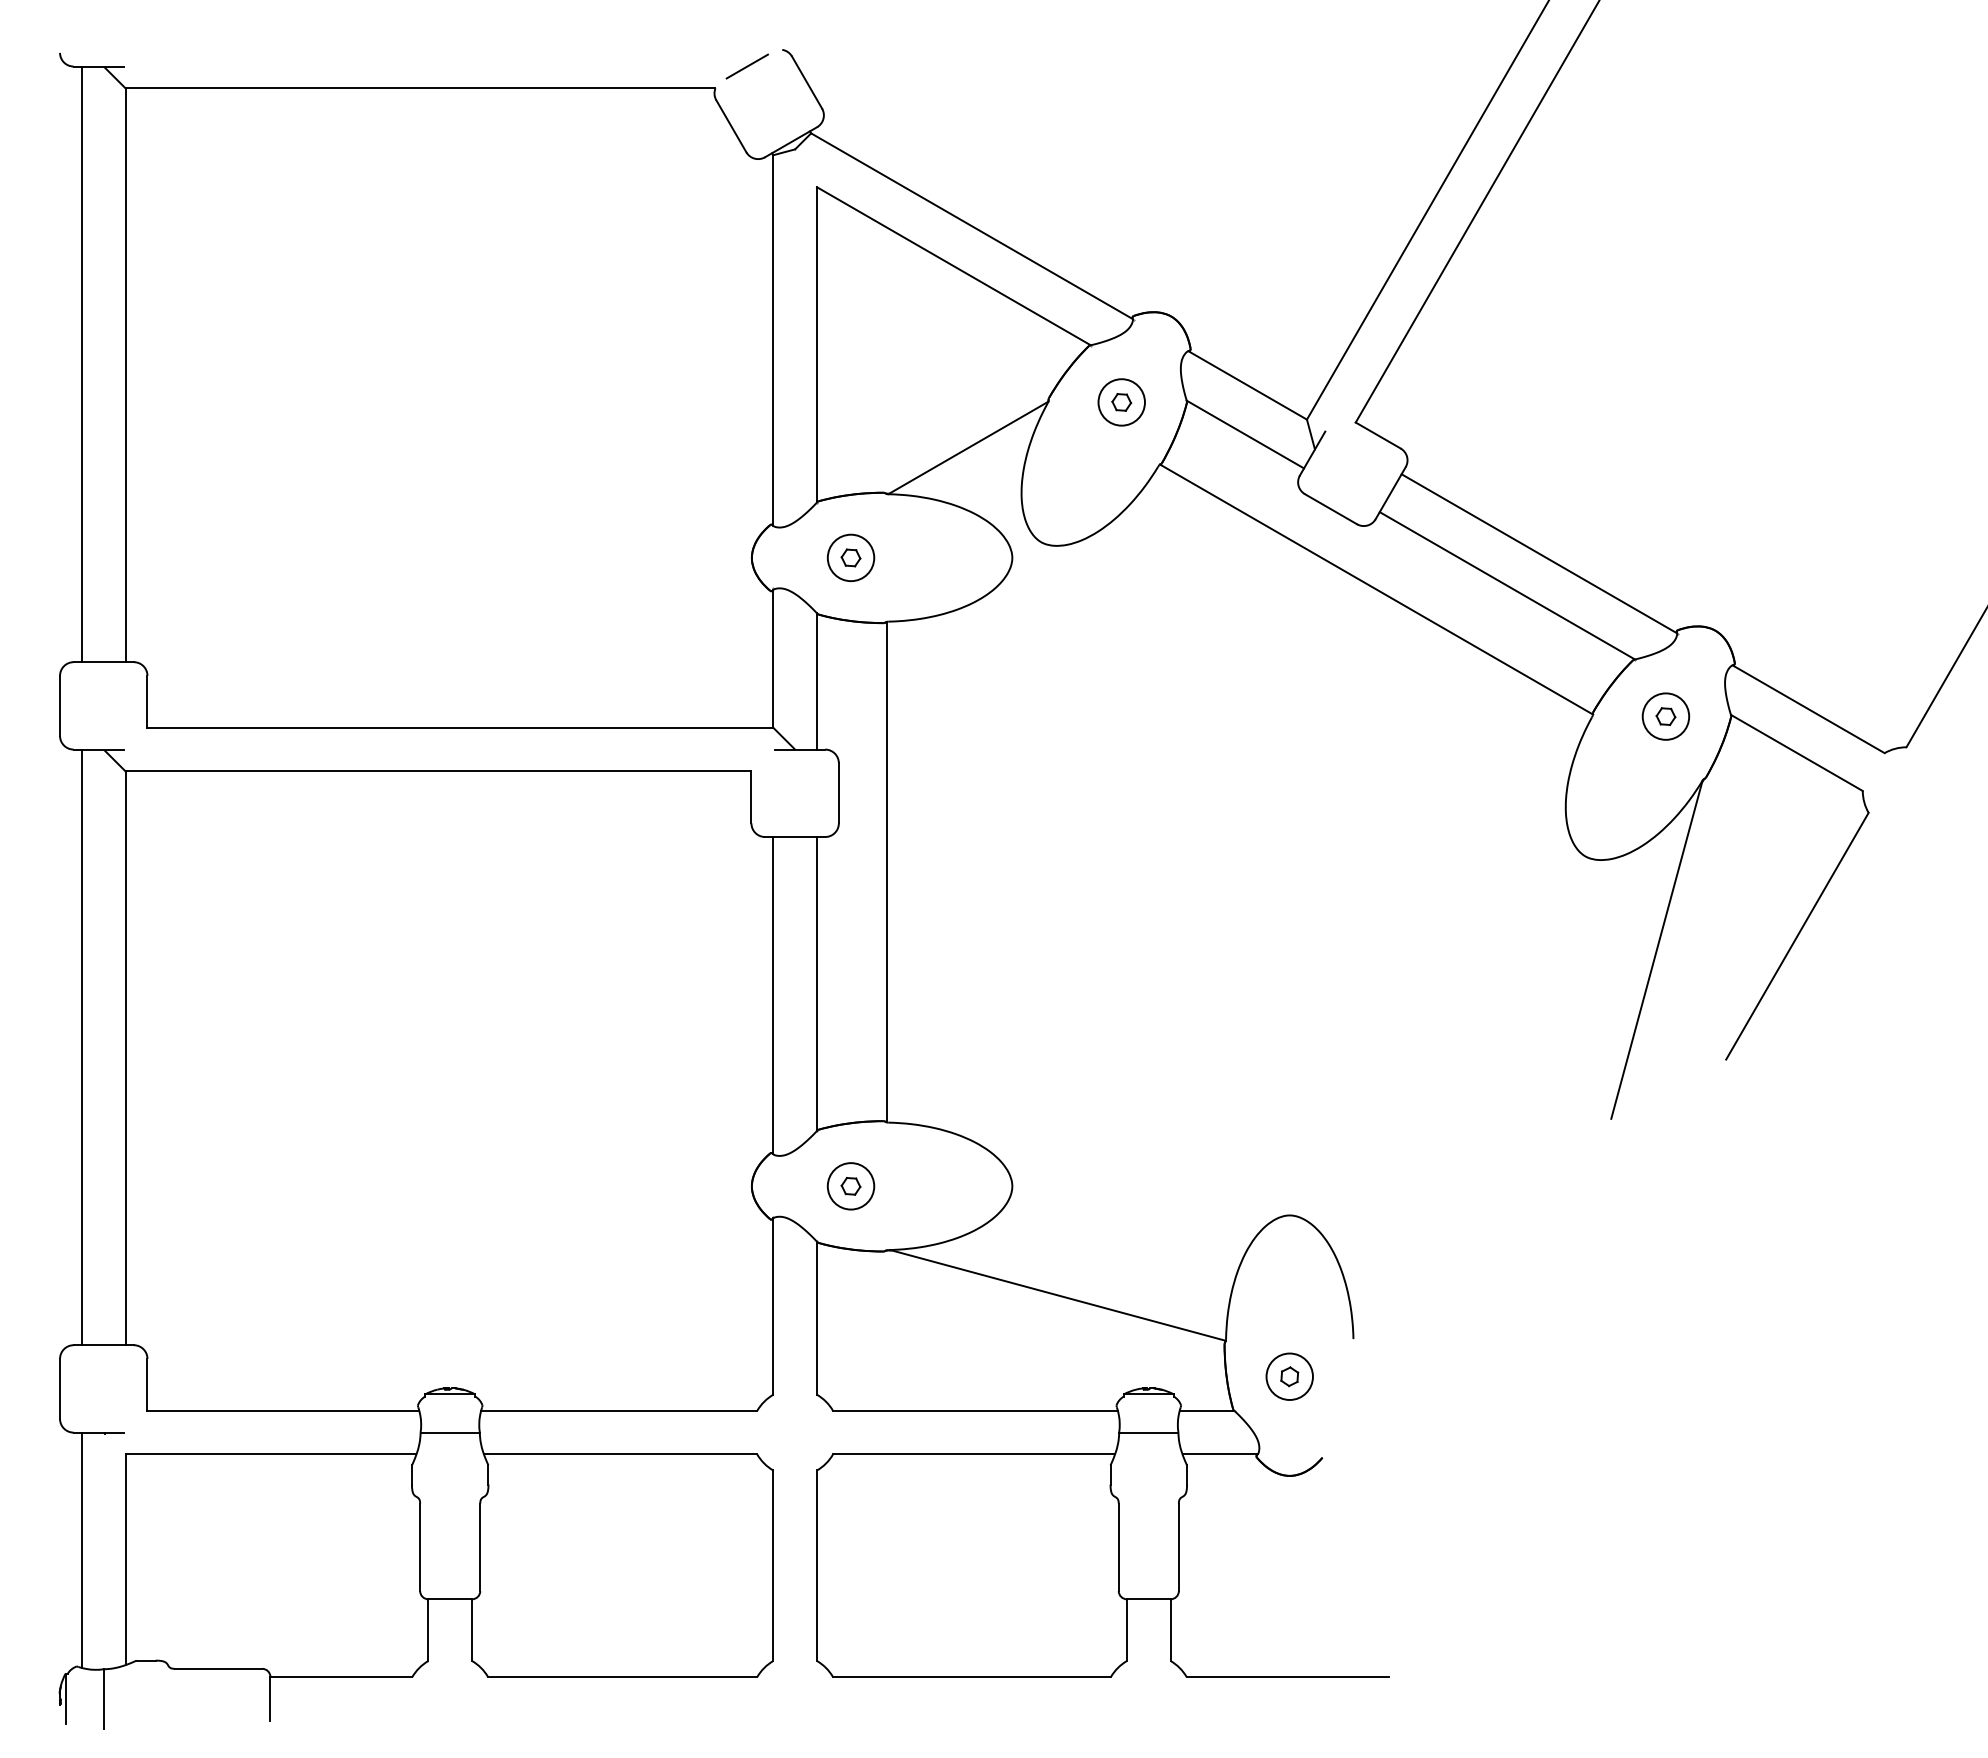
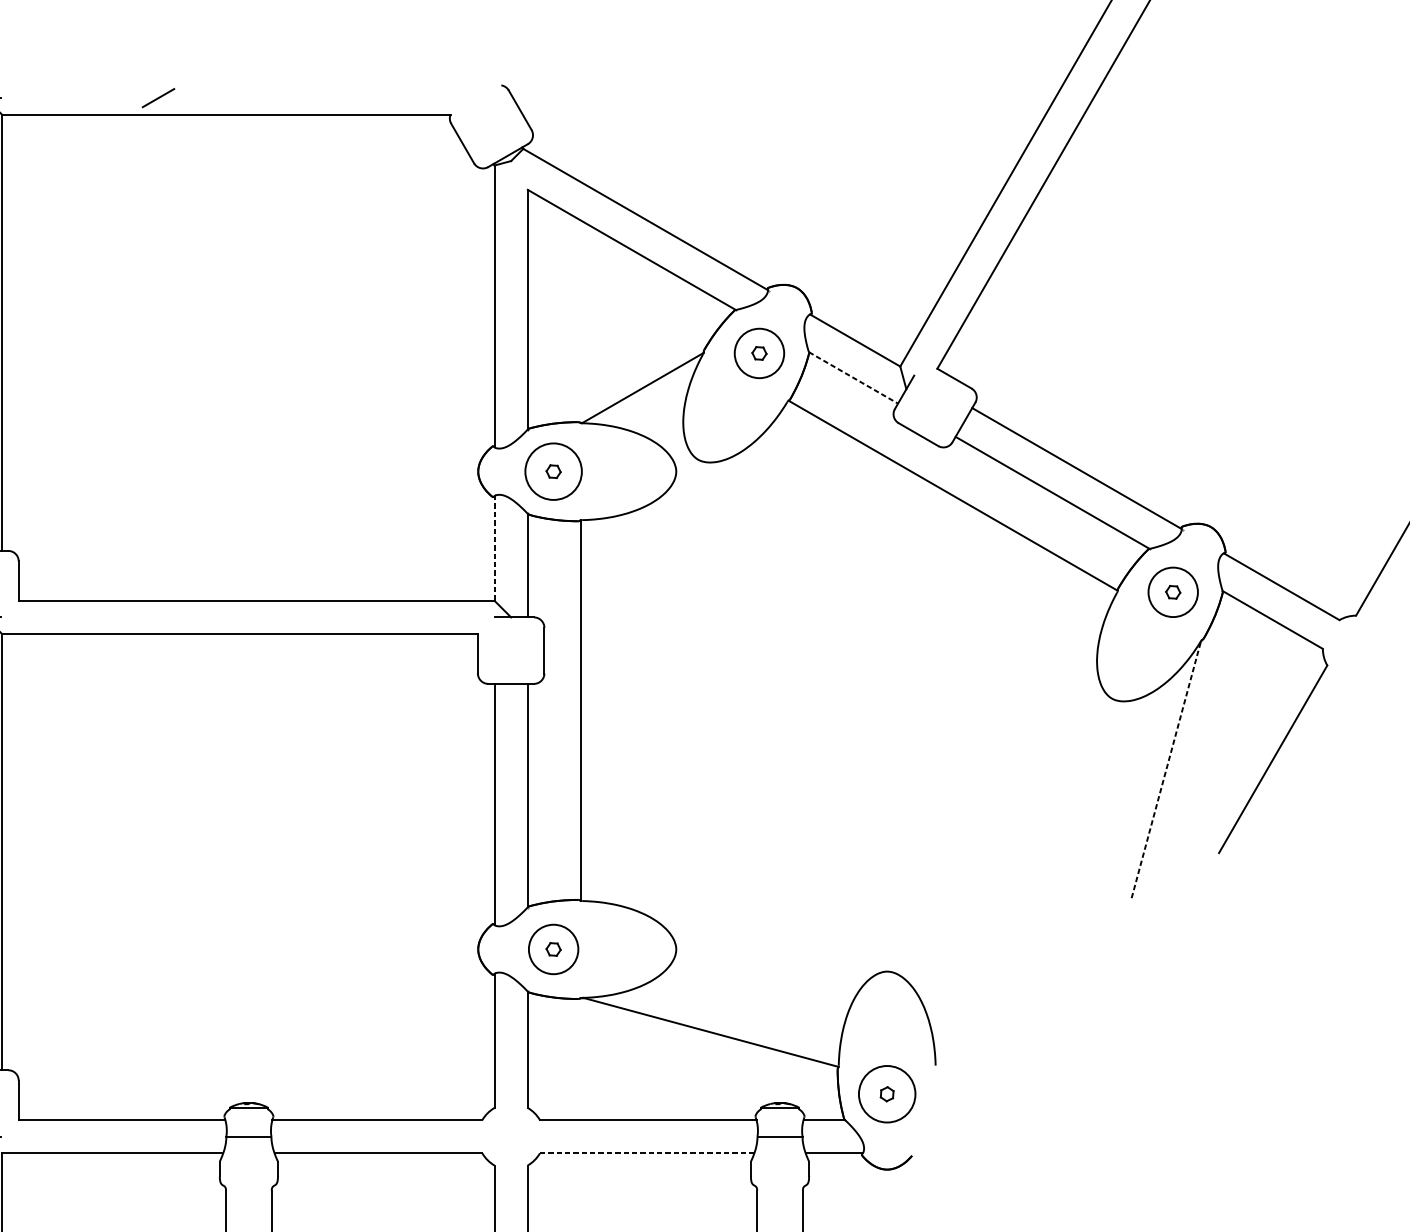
line: (746, 66) -> (157, 98), moved
circle: (1121, 402) -> (759, 353), size x1.4
line: (1245, 434) -> (853, 377), solid -> dashed
circle: (850, 557) -> (553, 471), size x1.6
line: (773, 658) -> (494, 548), solid -> dashed
circle: (1665, 716) -> (1172, 592), size x1.4
line: (1657, 949) -> (1166, 769), solid -> dashed
circle: (850, 1186) -> (553, 949), size x1.4
circle: (1289, 1376) -> (887, 1094), size x1.6
line: (974, 1454) -> (647, 1153), solid -> dashed

